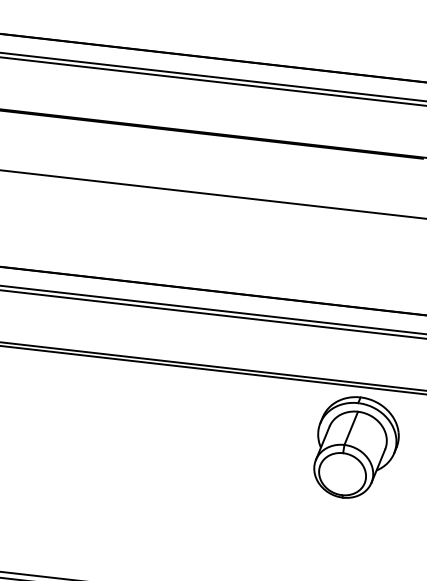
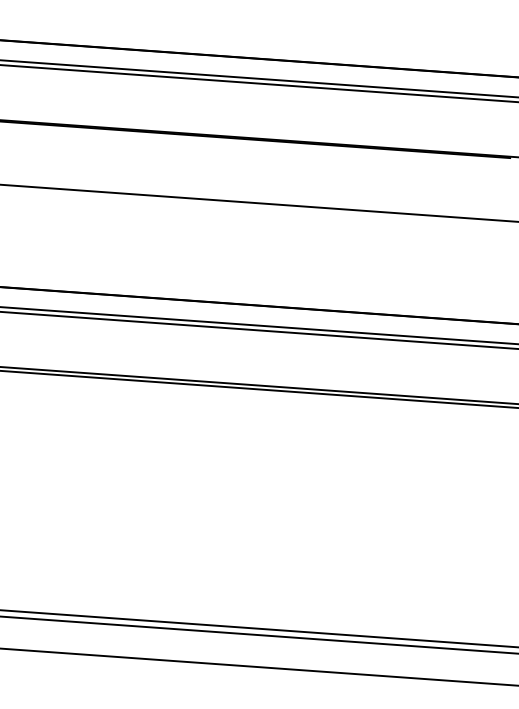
part: (356, 447) -> (452, 467), removed

